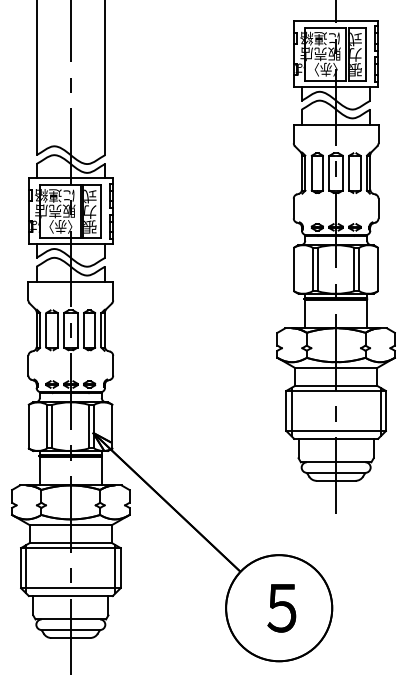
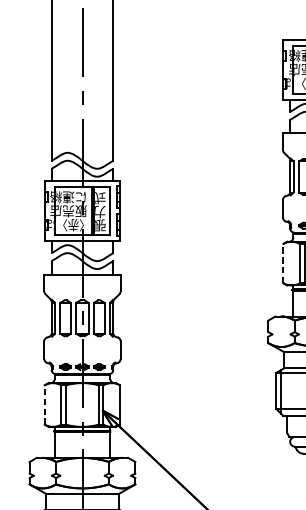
line: (294, 269) -> (283, 263), solid -> dashed
line: (28, 426) -> (44, 404), solid -> dashed

